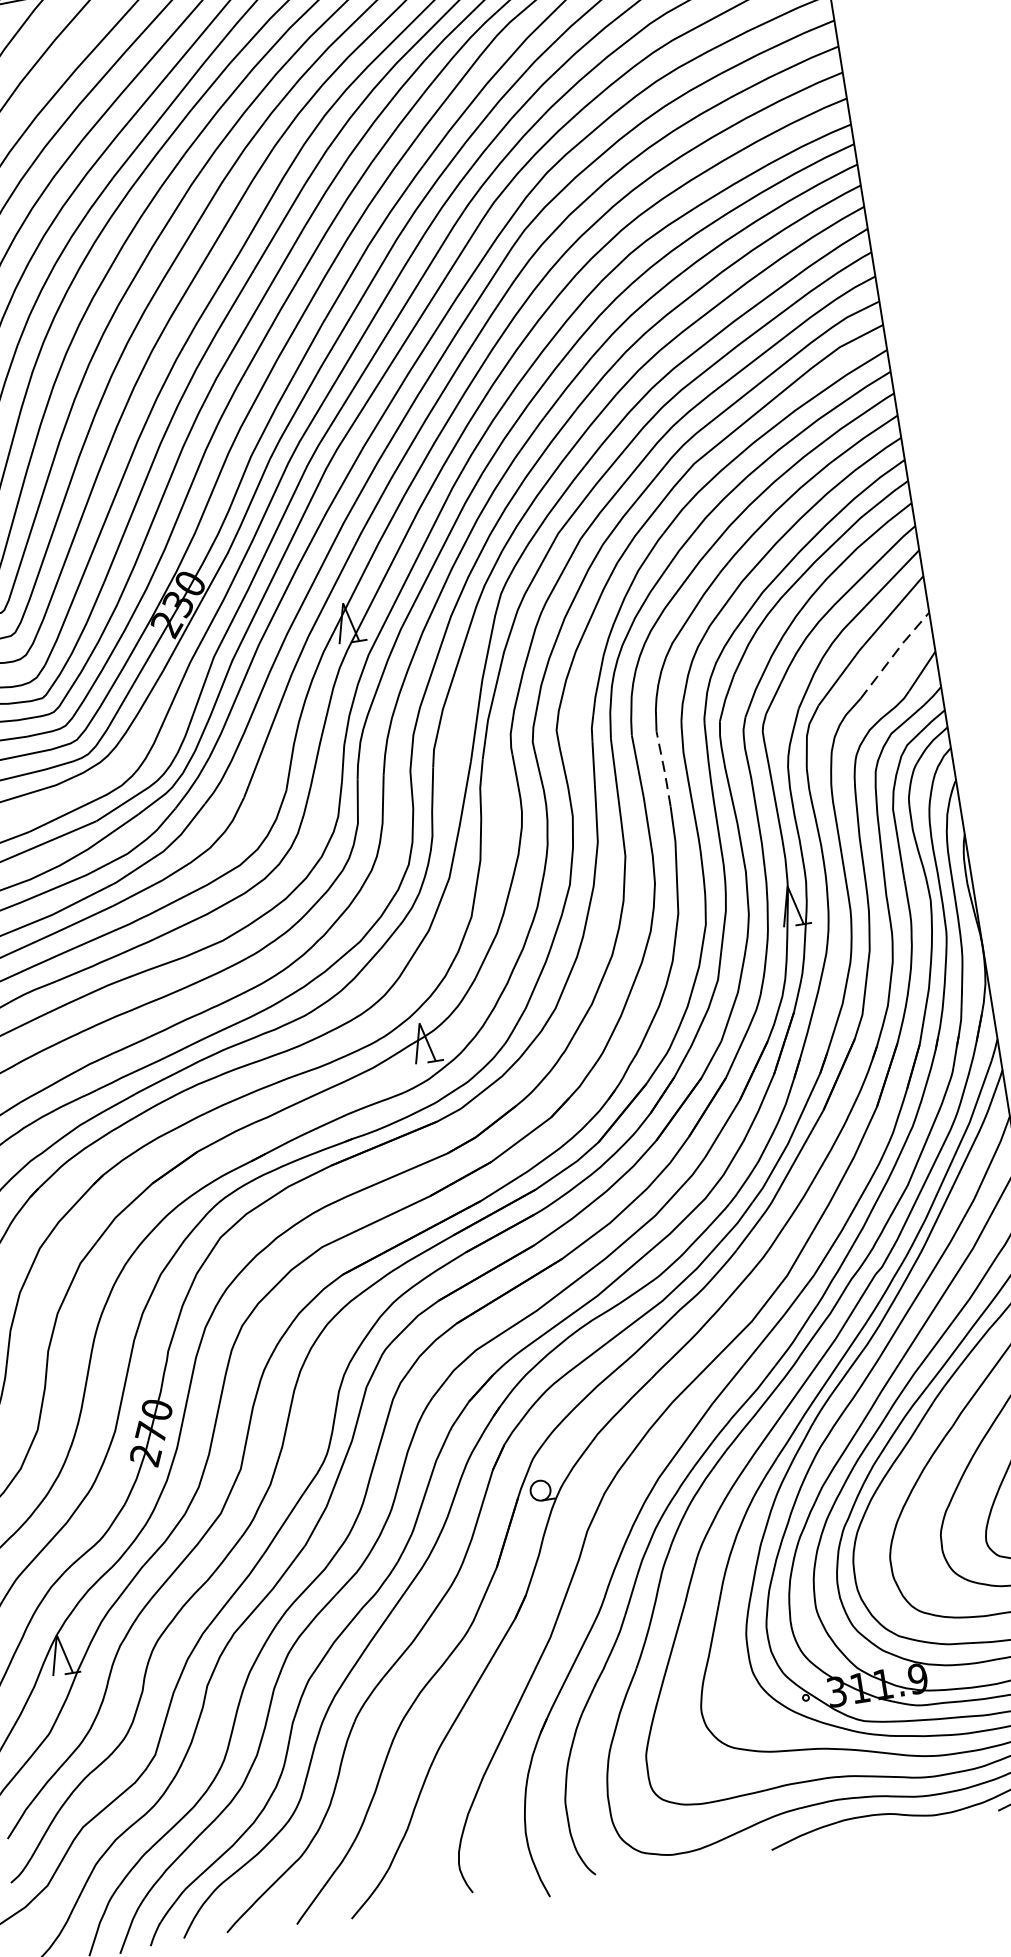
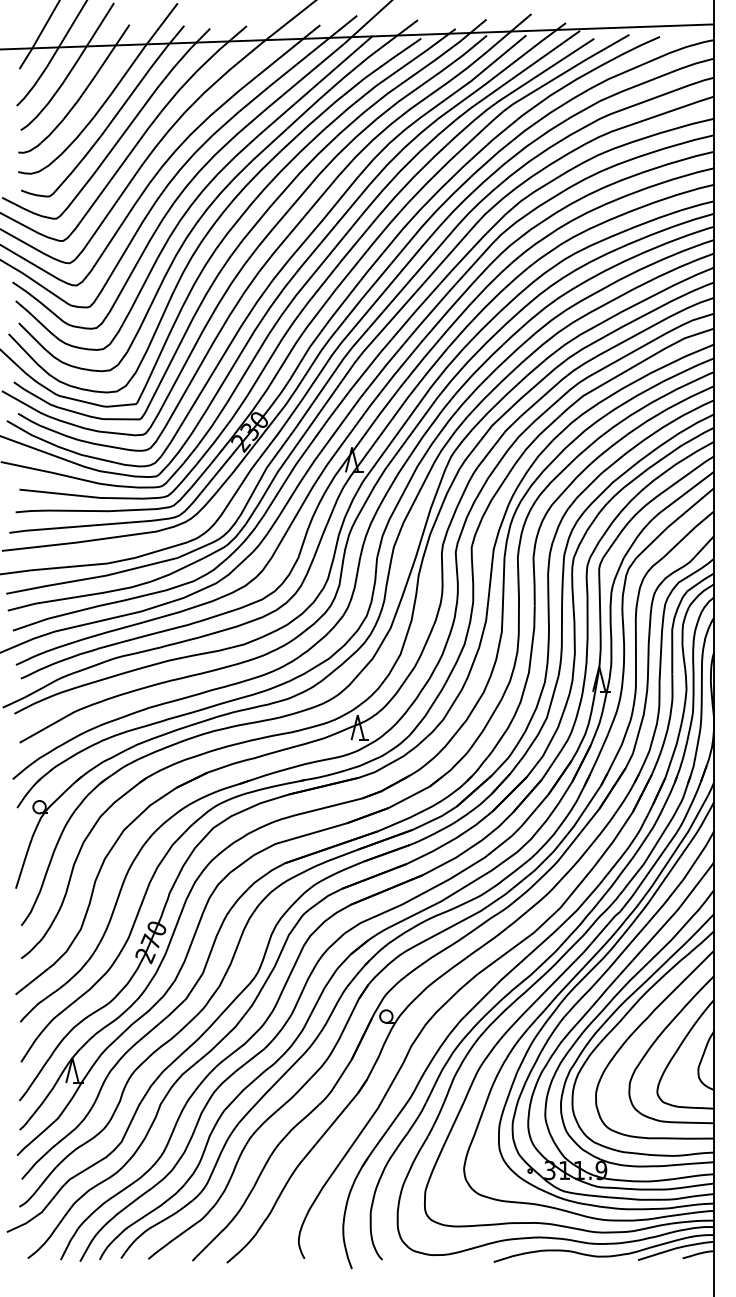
line: (894, 653) -> (688, 533), dashed -> solid
line: (664, 769) -> (534, 582), dashed -> solid

